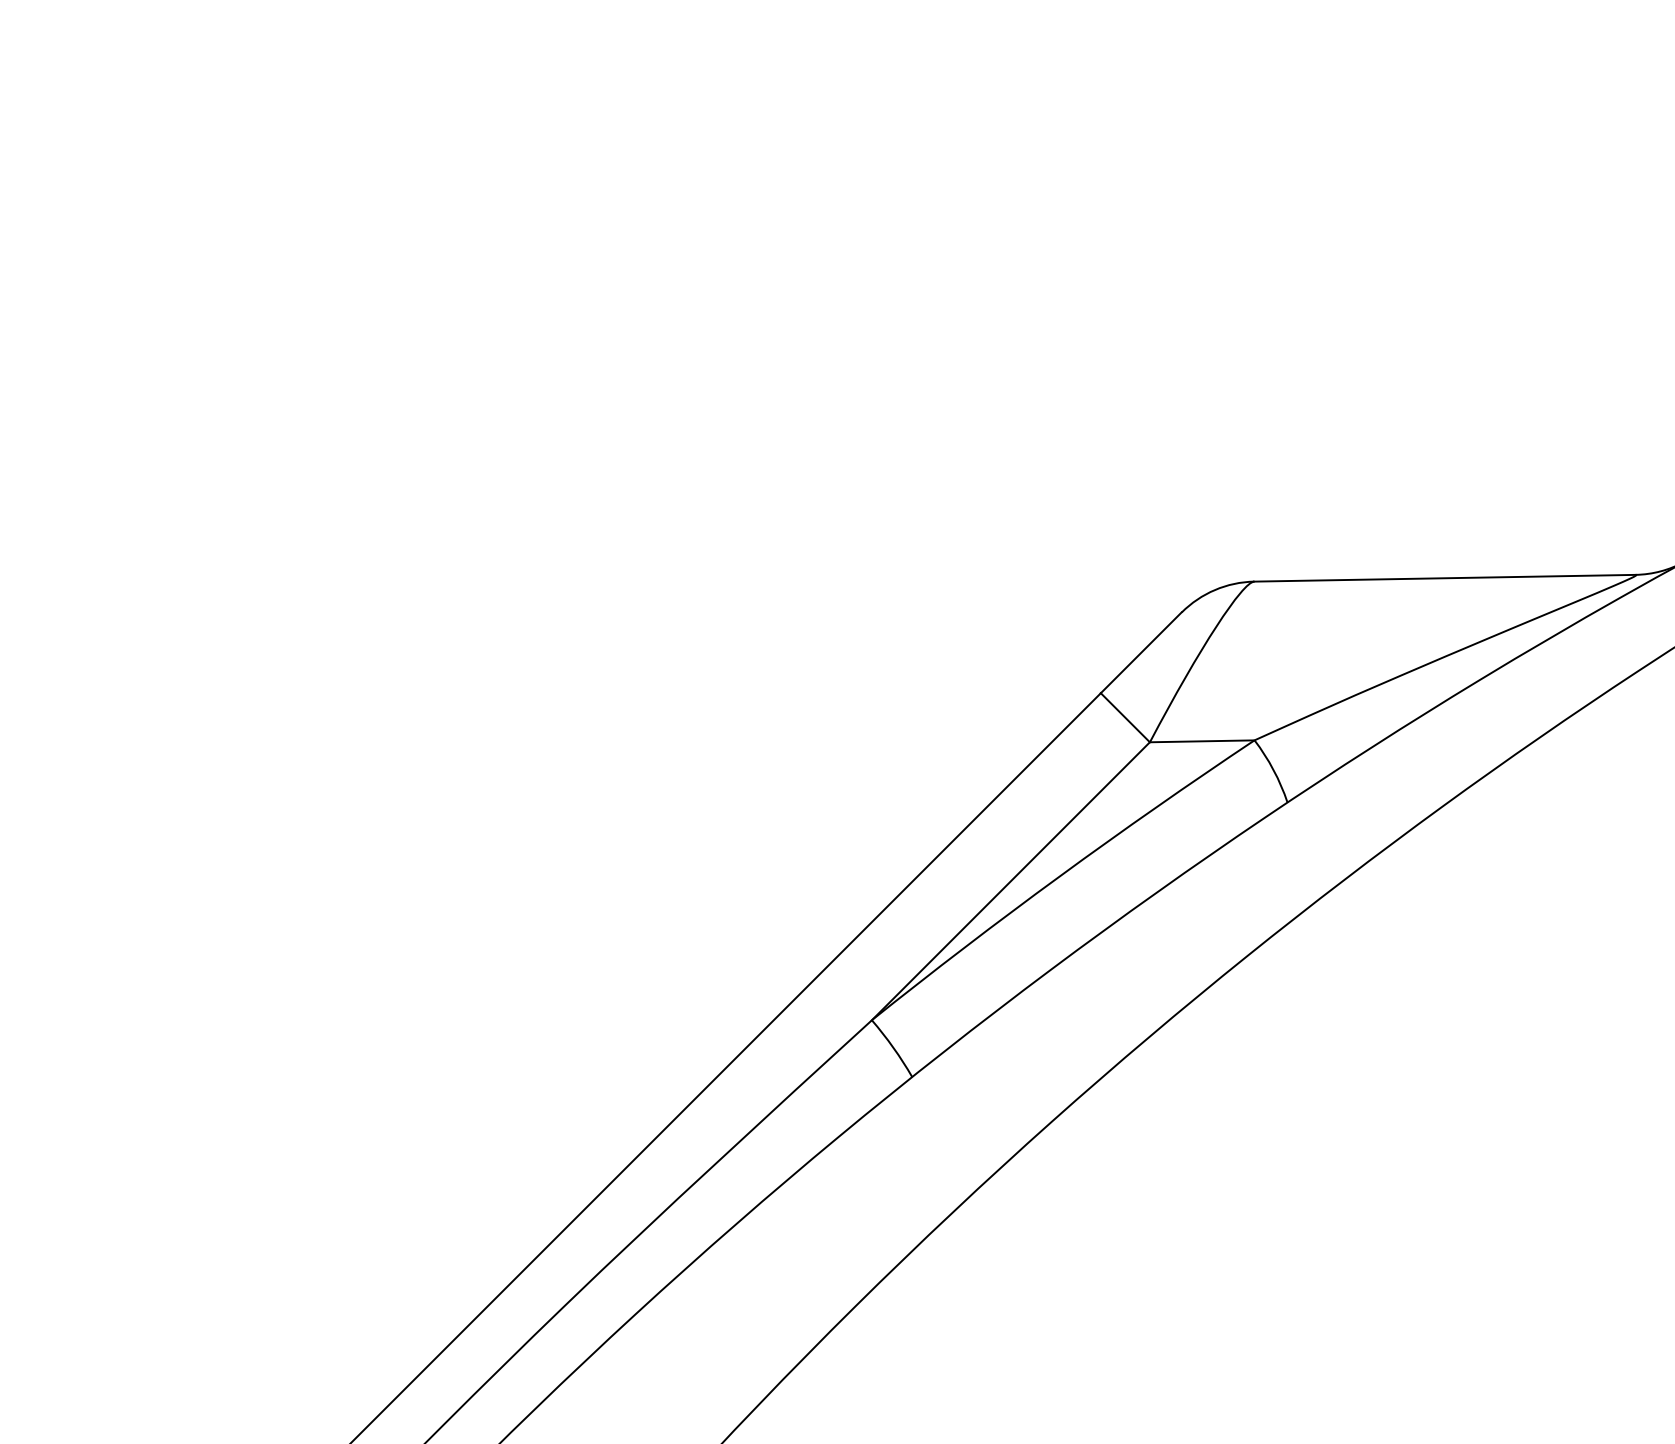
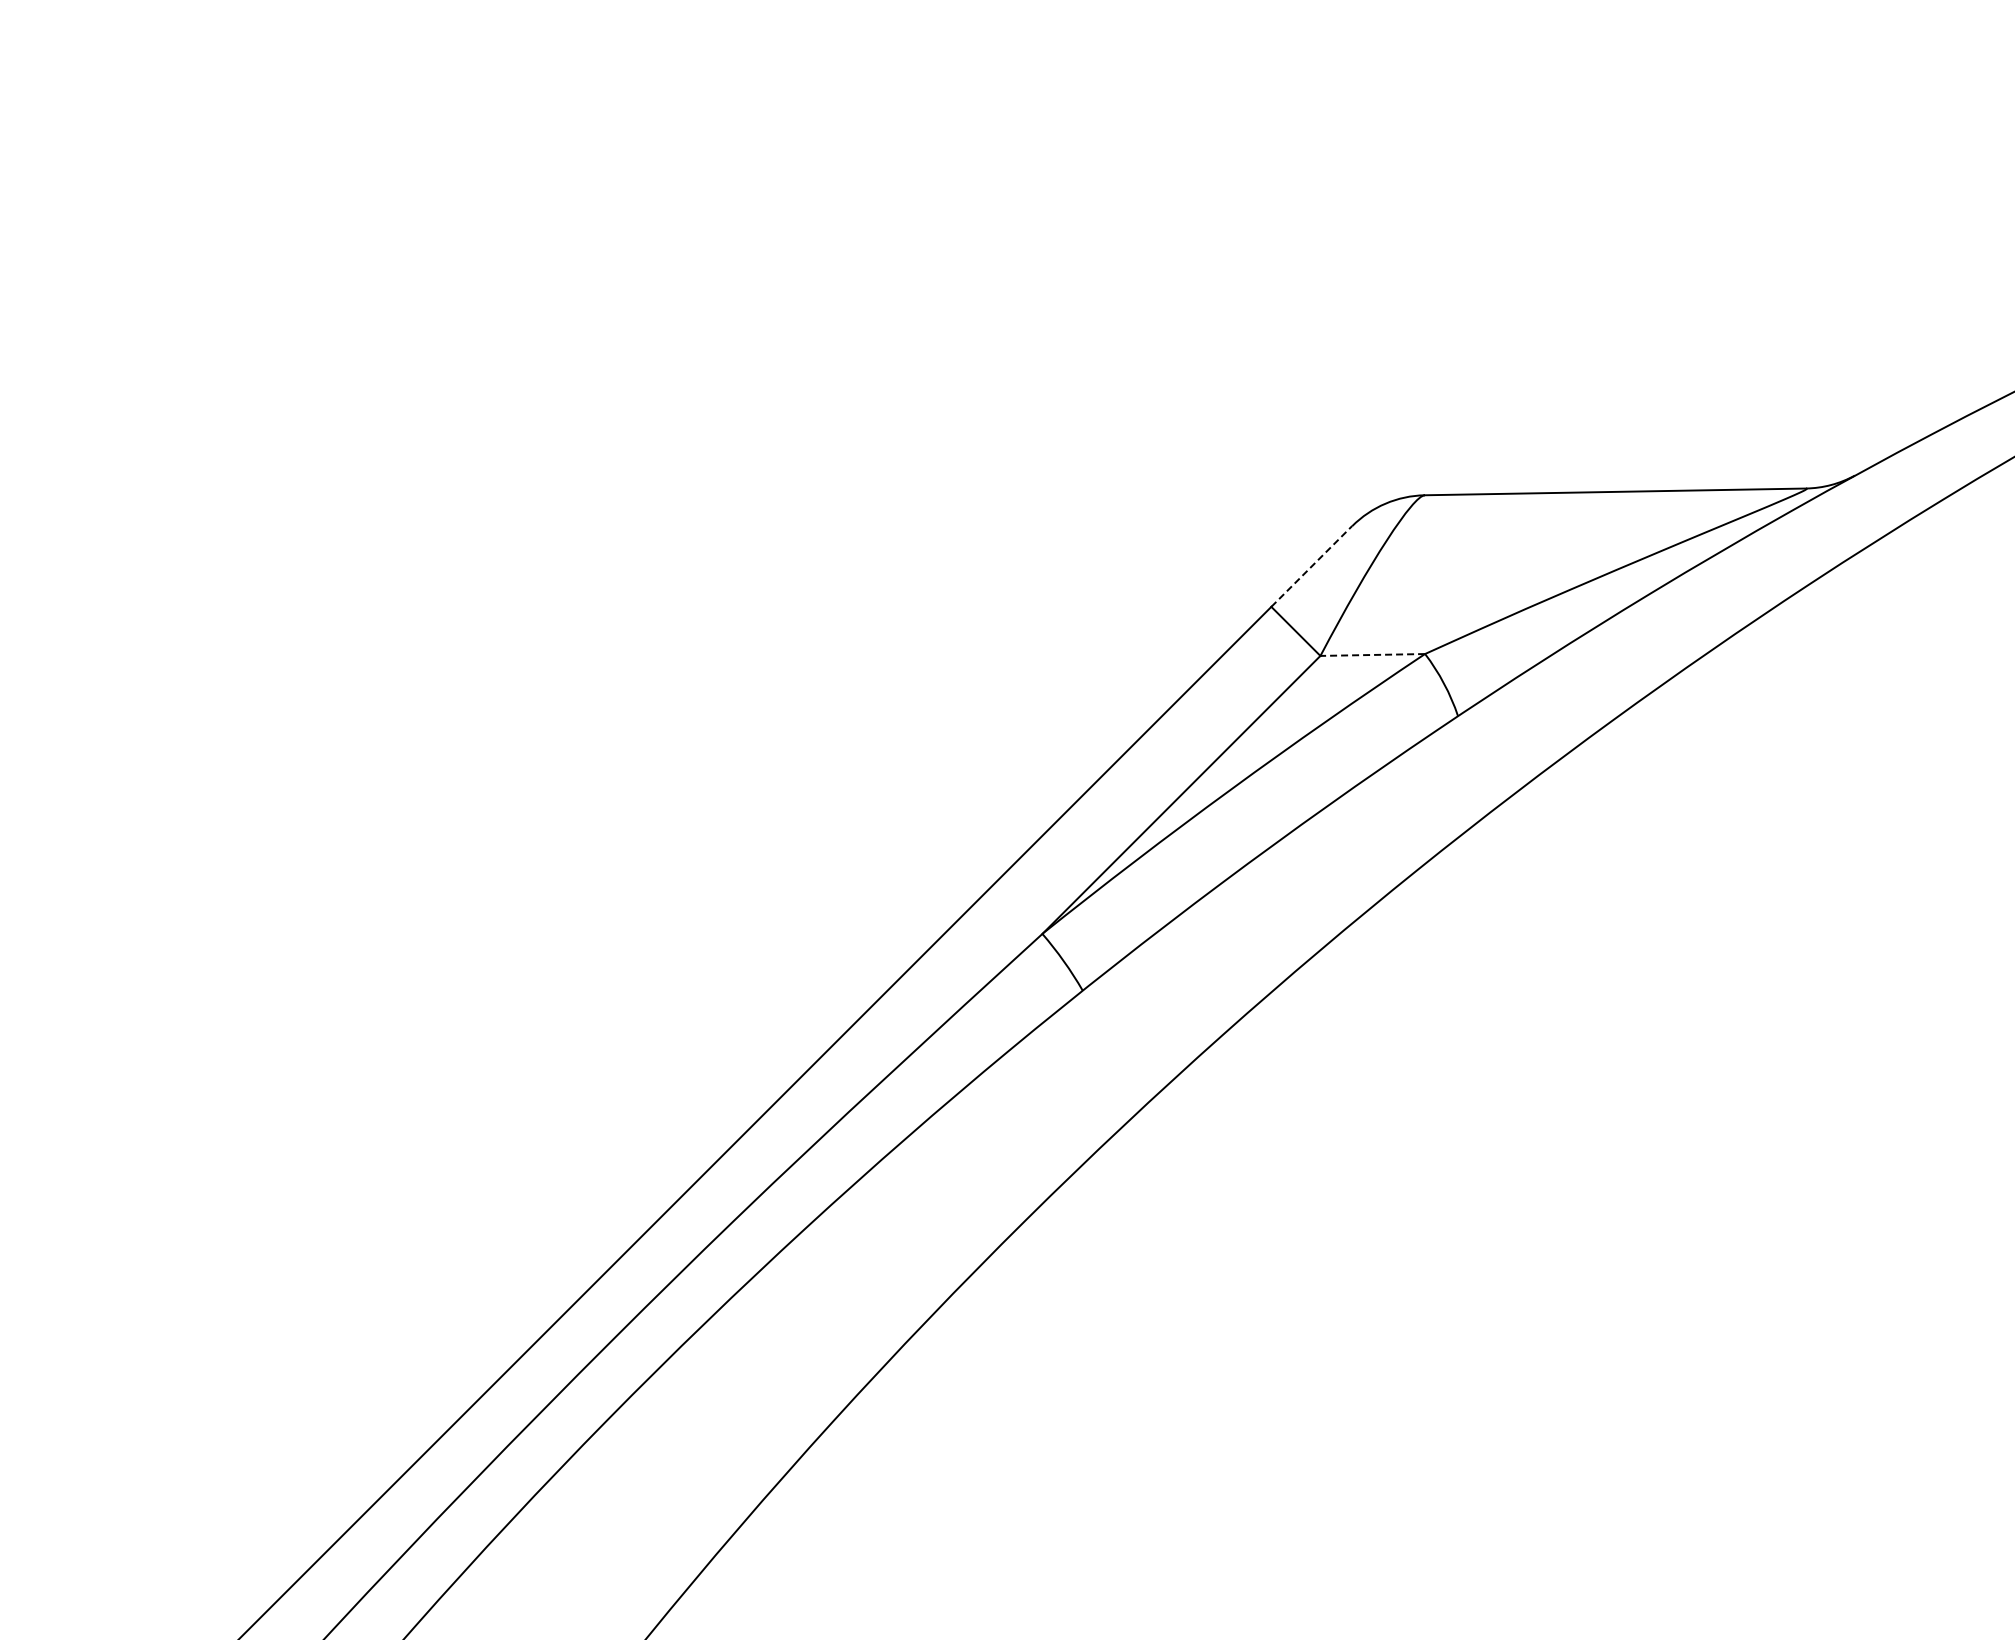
line: (1141, 652) -> (1312, 566), solid -> dashed
line: (1201, 740) -> (1372, 654), solid -> dashed

